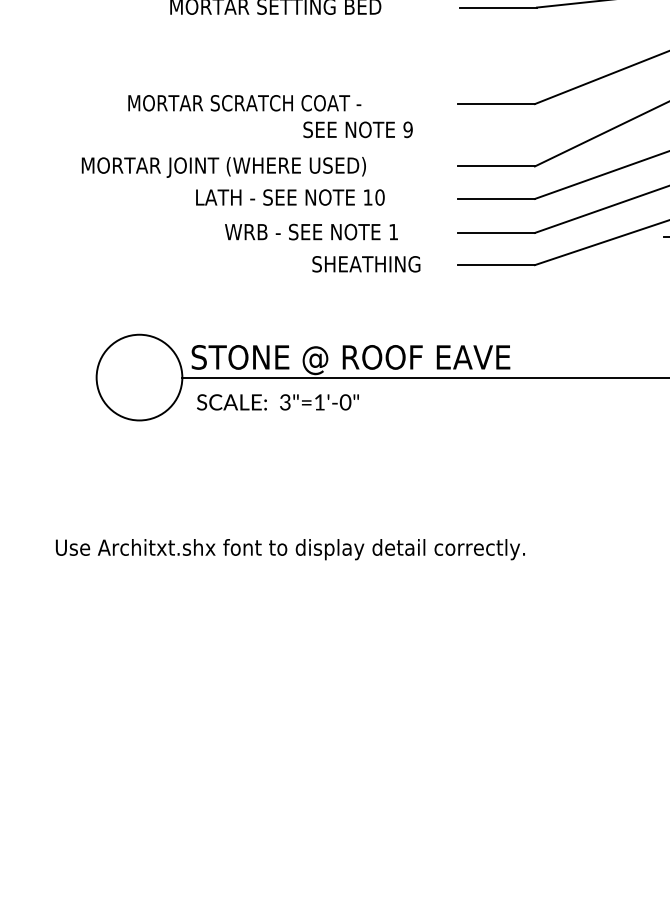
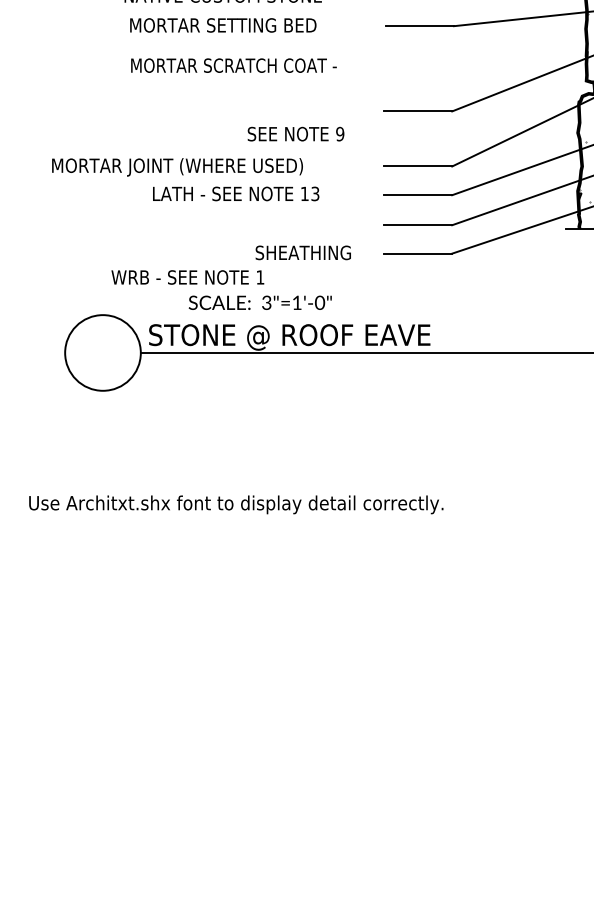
text: (244, 103) -> (233, 65), moved
text: (380, 197) -> (315, 193), 10 -> 13
text: (311, 232) -> (187, 277), moved
text: (277, 401) -> (259, 302), moved

